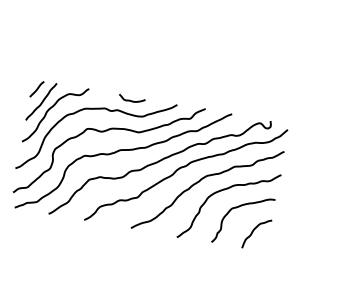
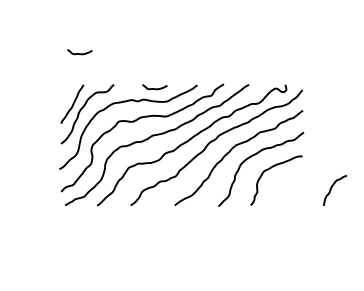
curve: (58, 49) -> (79, 53), added
line: (36, 89) -> (65, 93), removed
curve: (253, 233) -> (331, 190), moved

